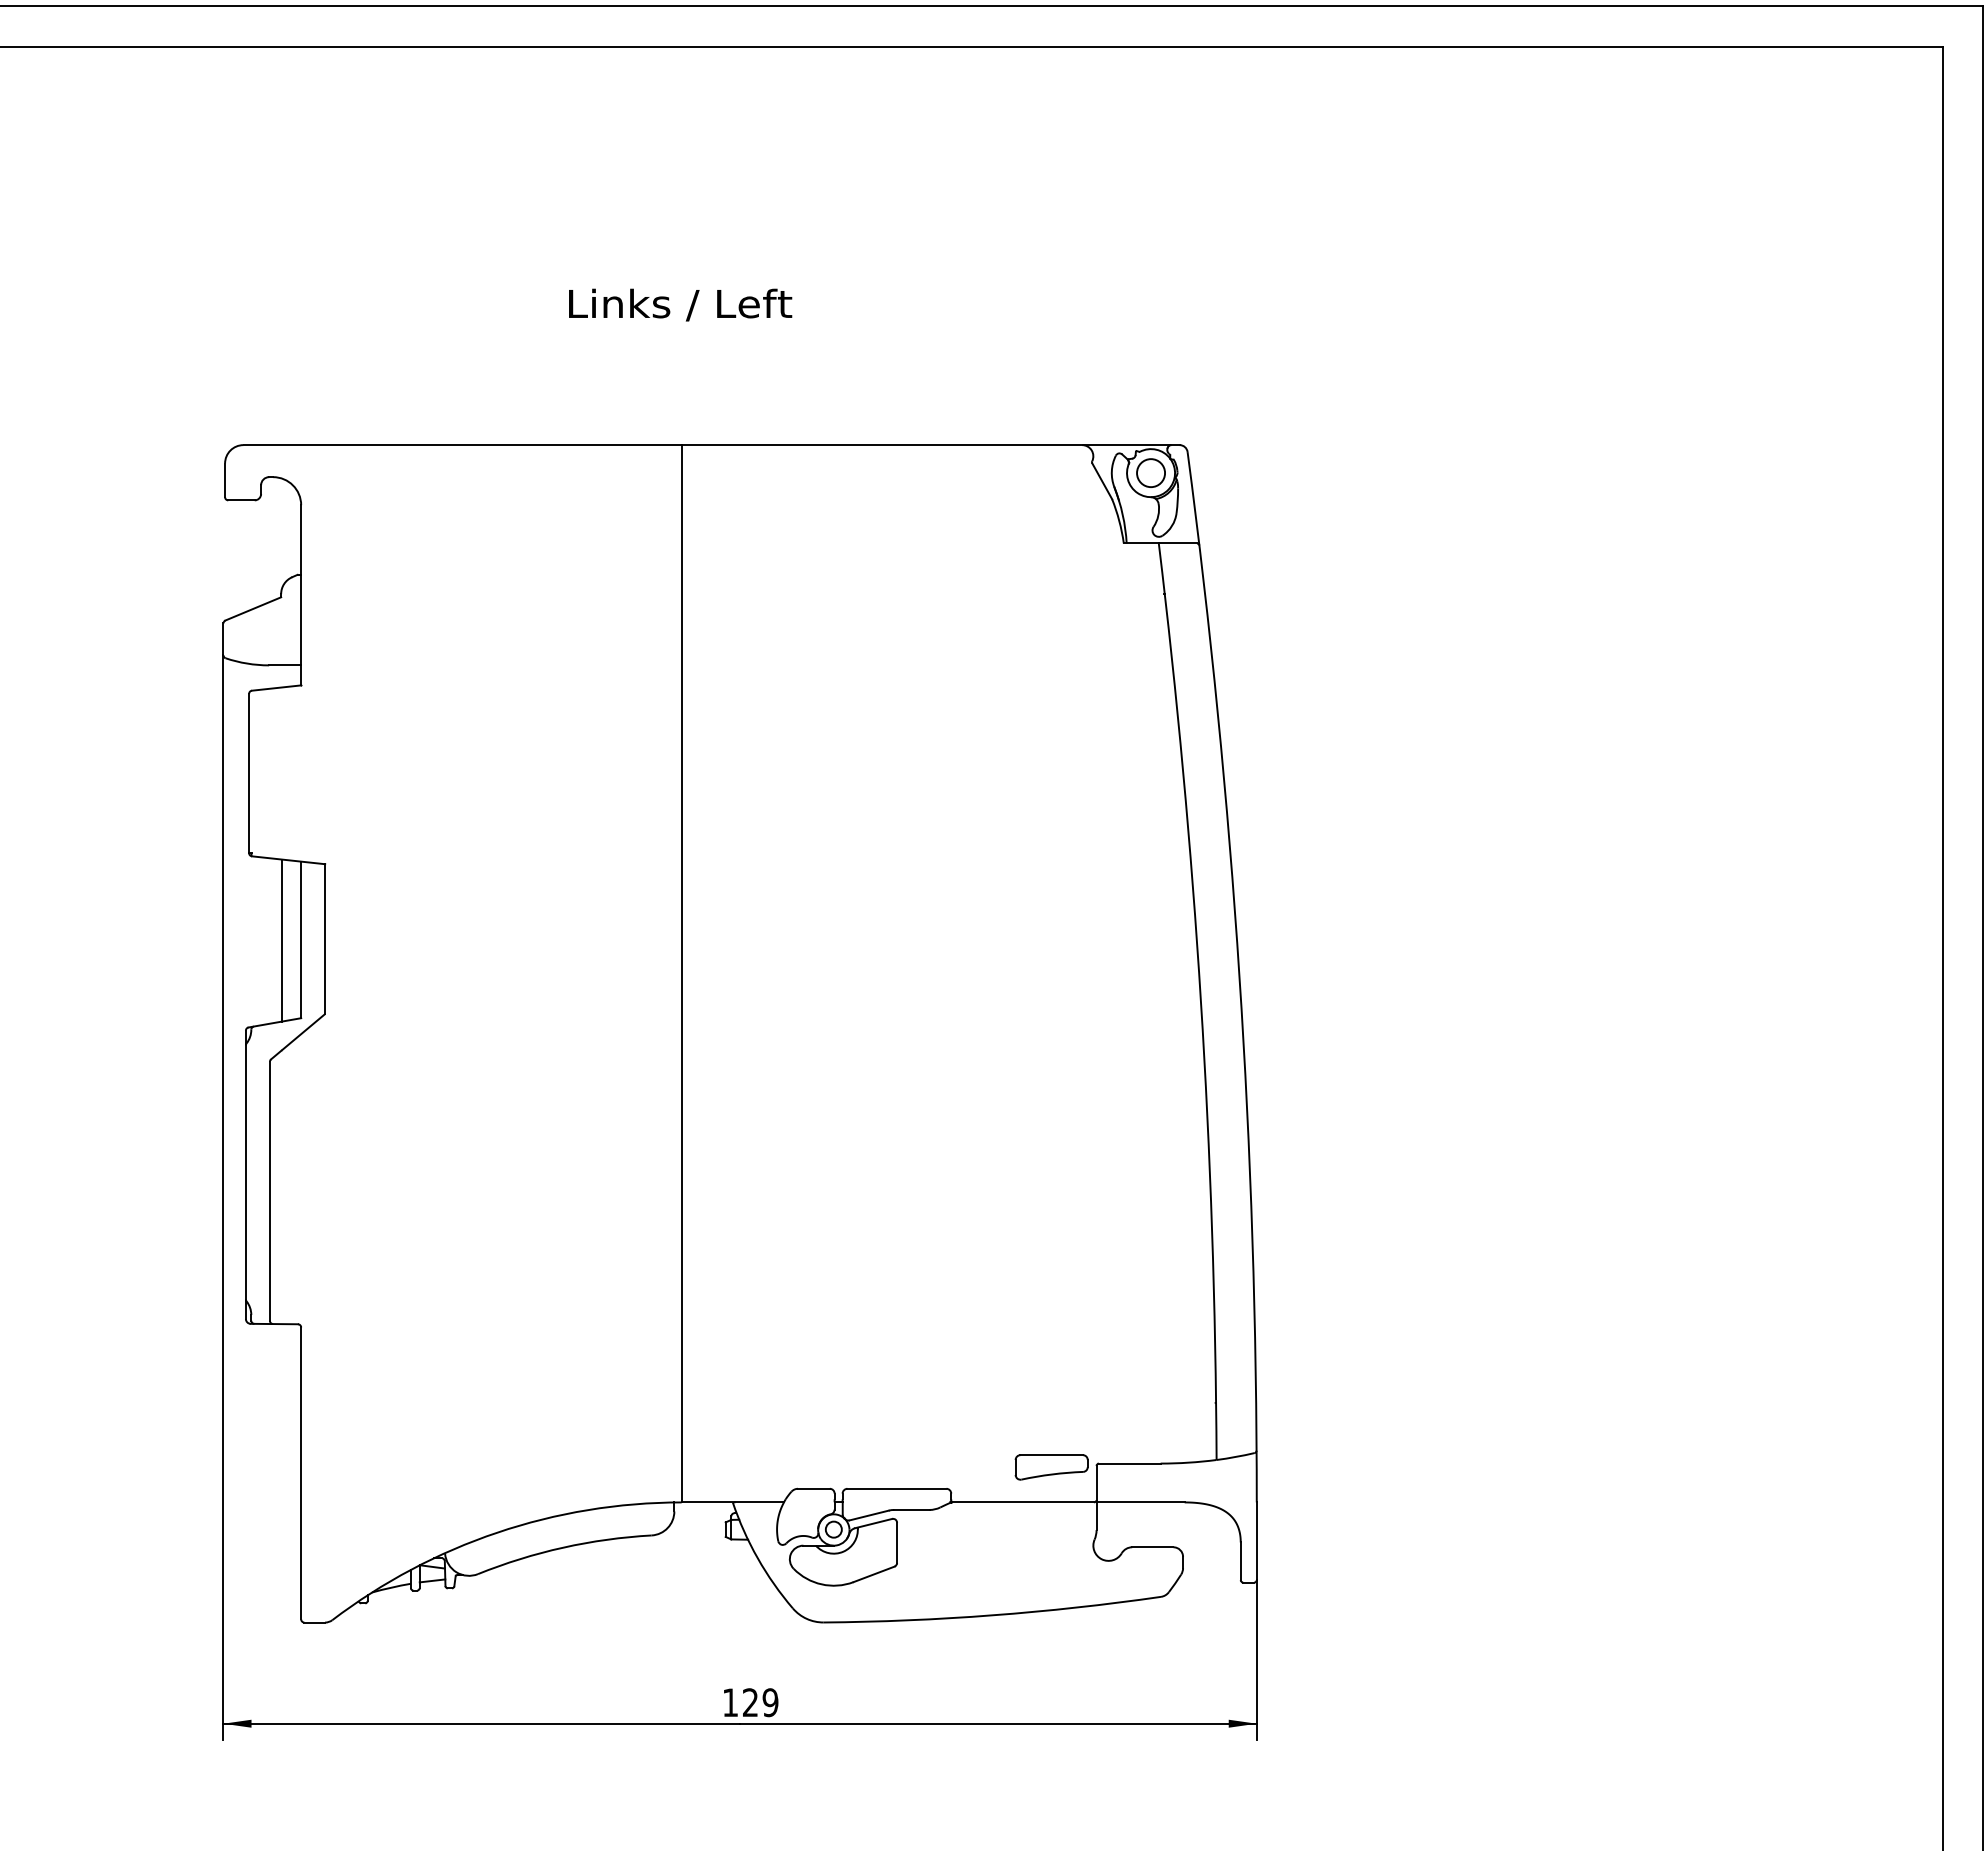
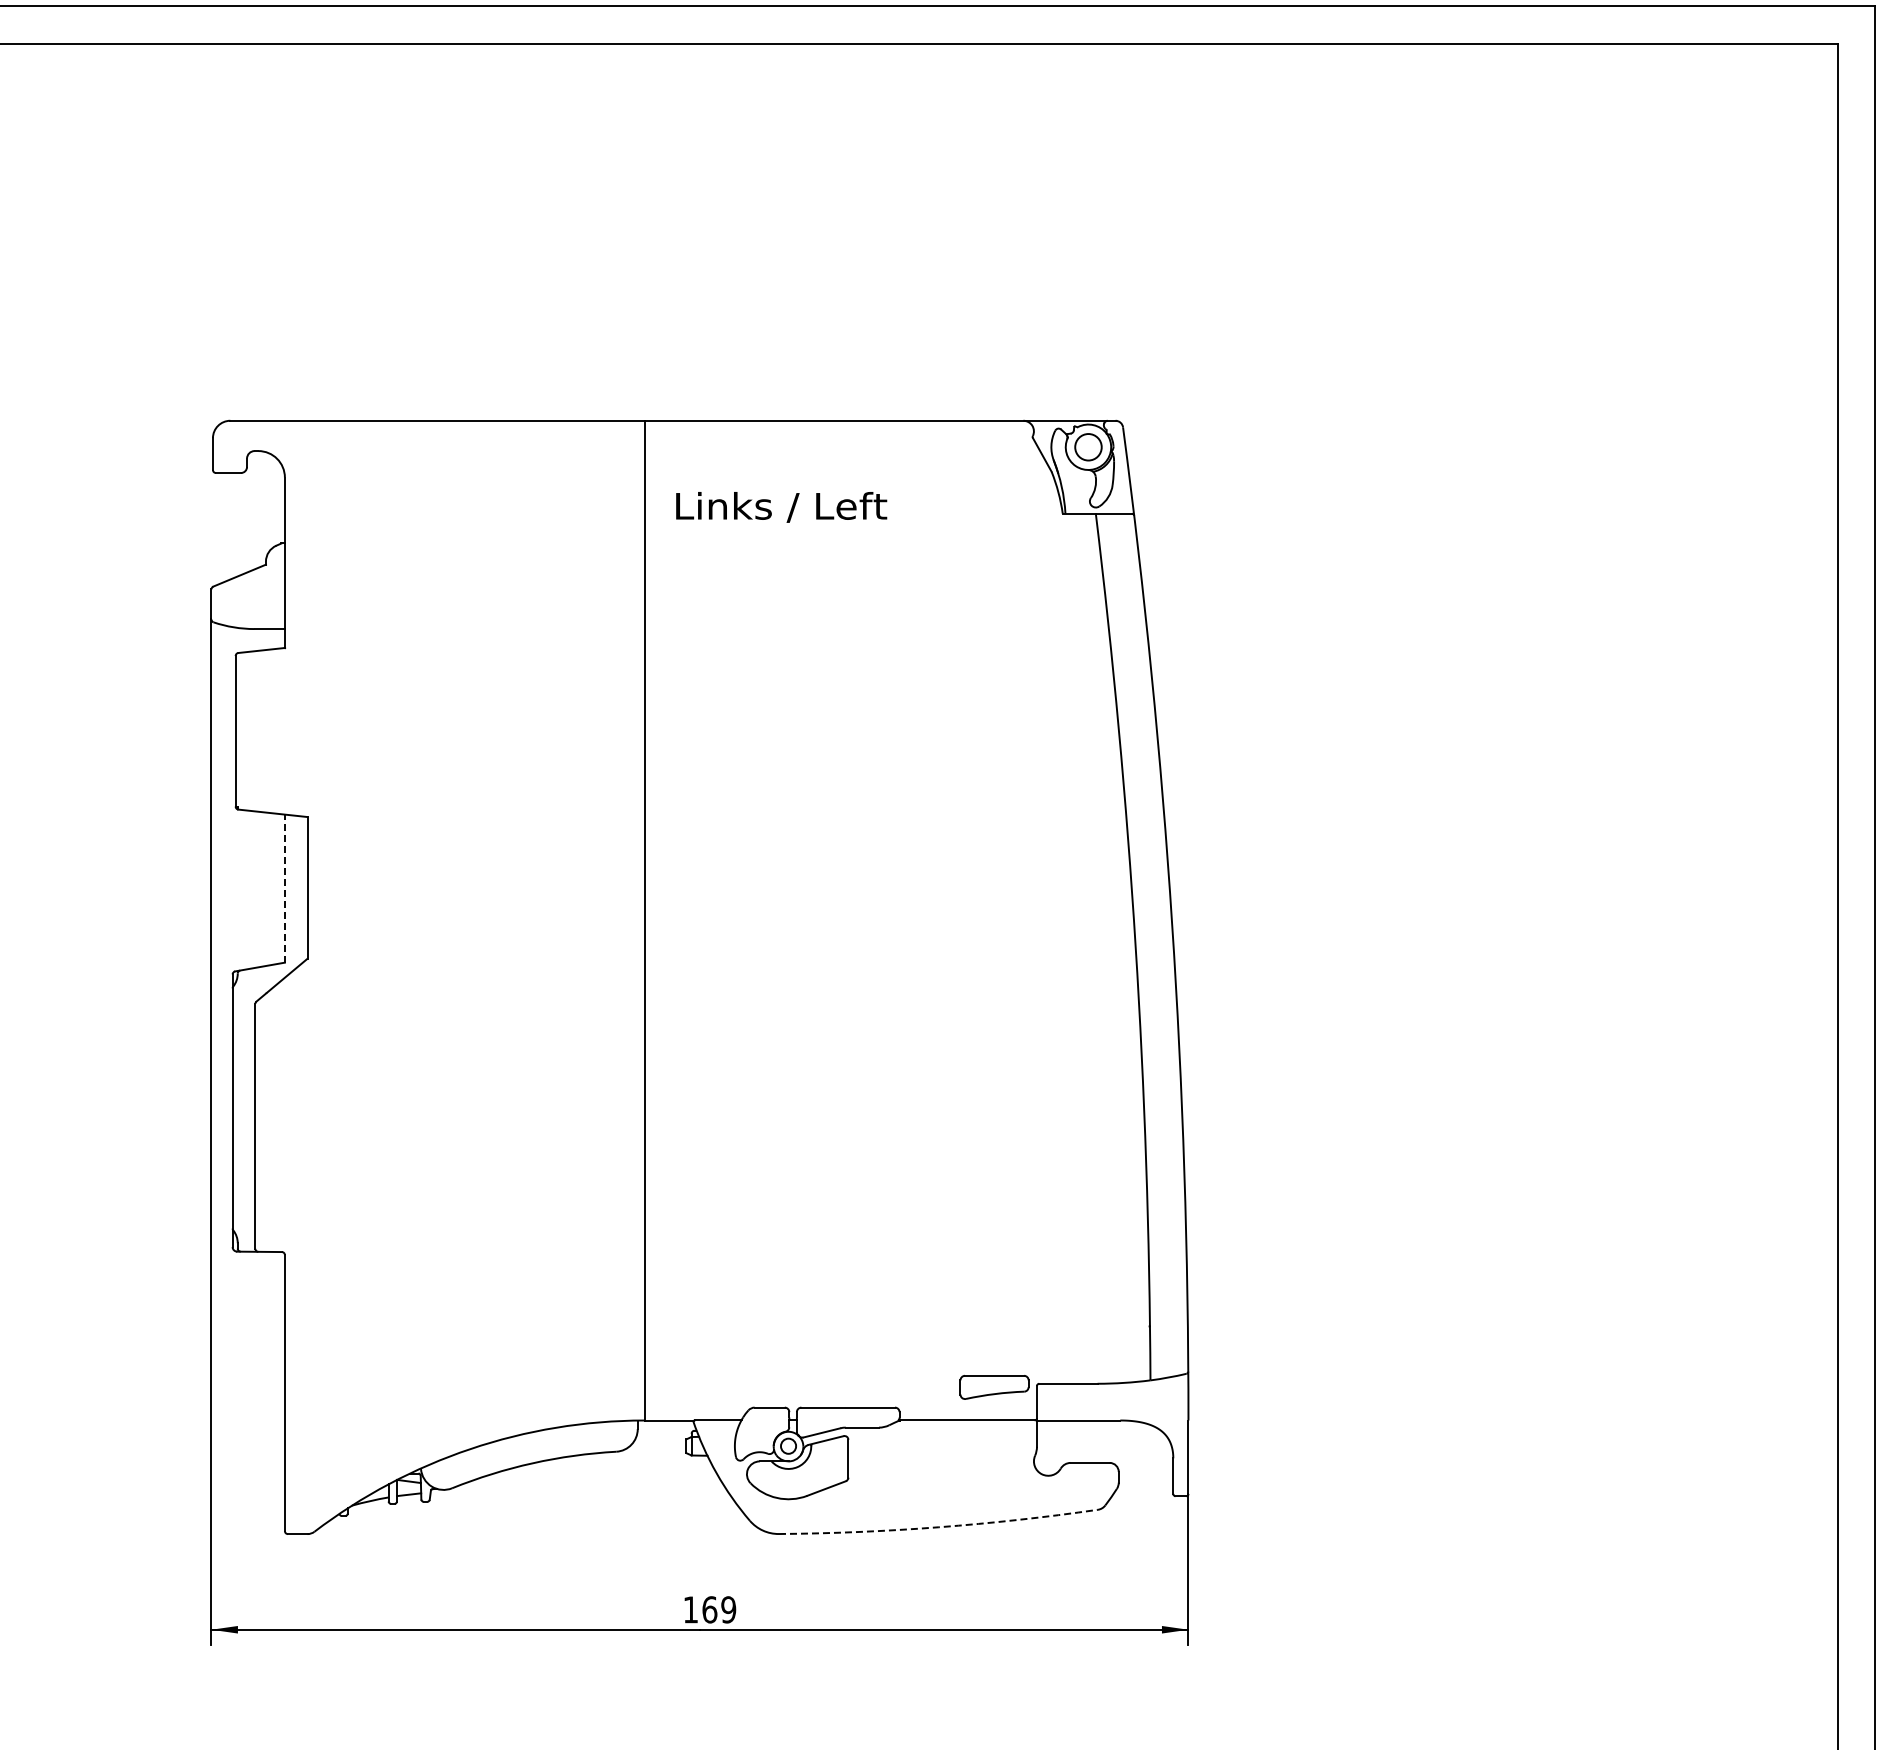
text: (680, 305) -> (781, 507), moved
line: (282, 939) -> (267, 888), removed
line: (300, 939) -> (284, 888), solid -> dashed
arc: (992, 1615) -> (938, 1527), solid -> dashed
text: (750, 1702) -> (709, 1609), 129 -> 169

